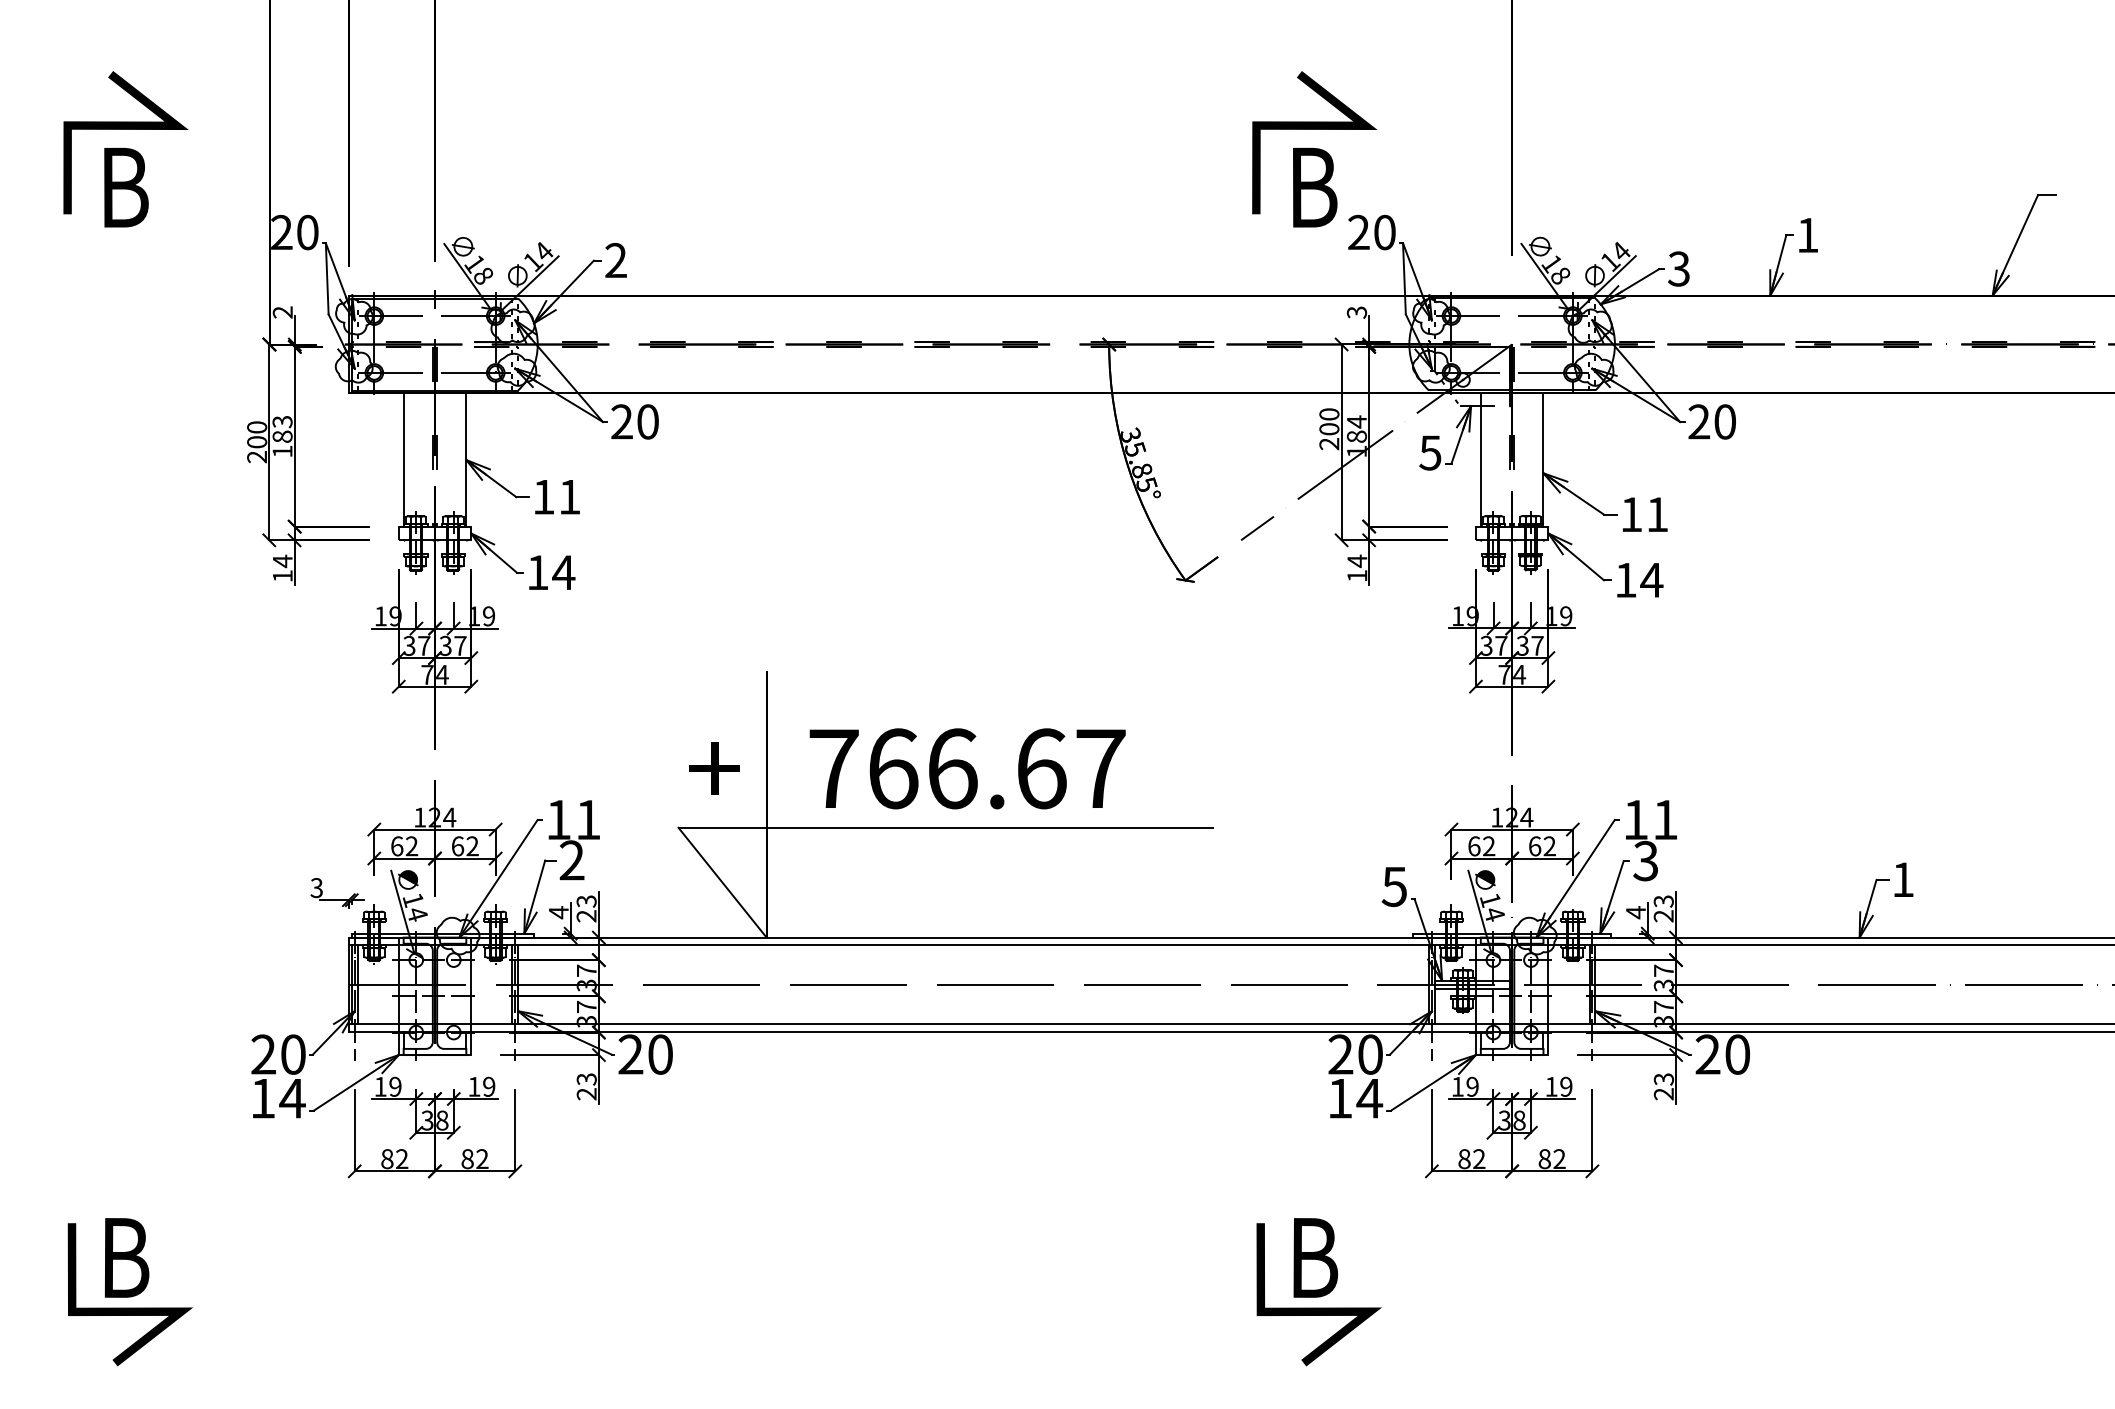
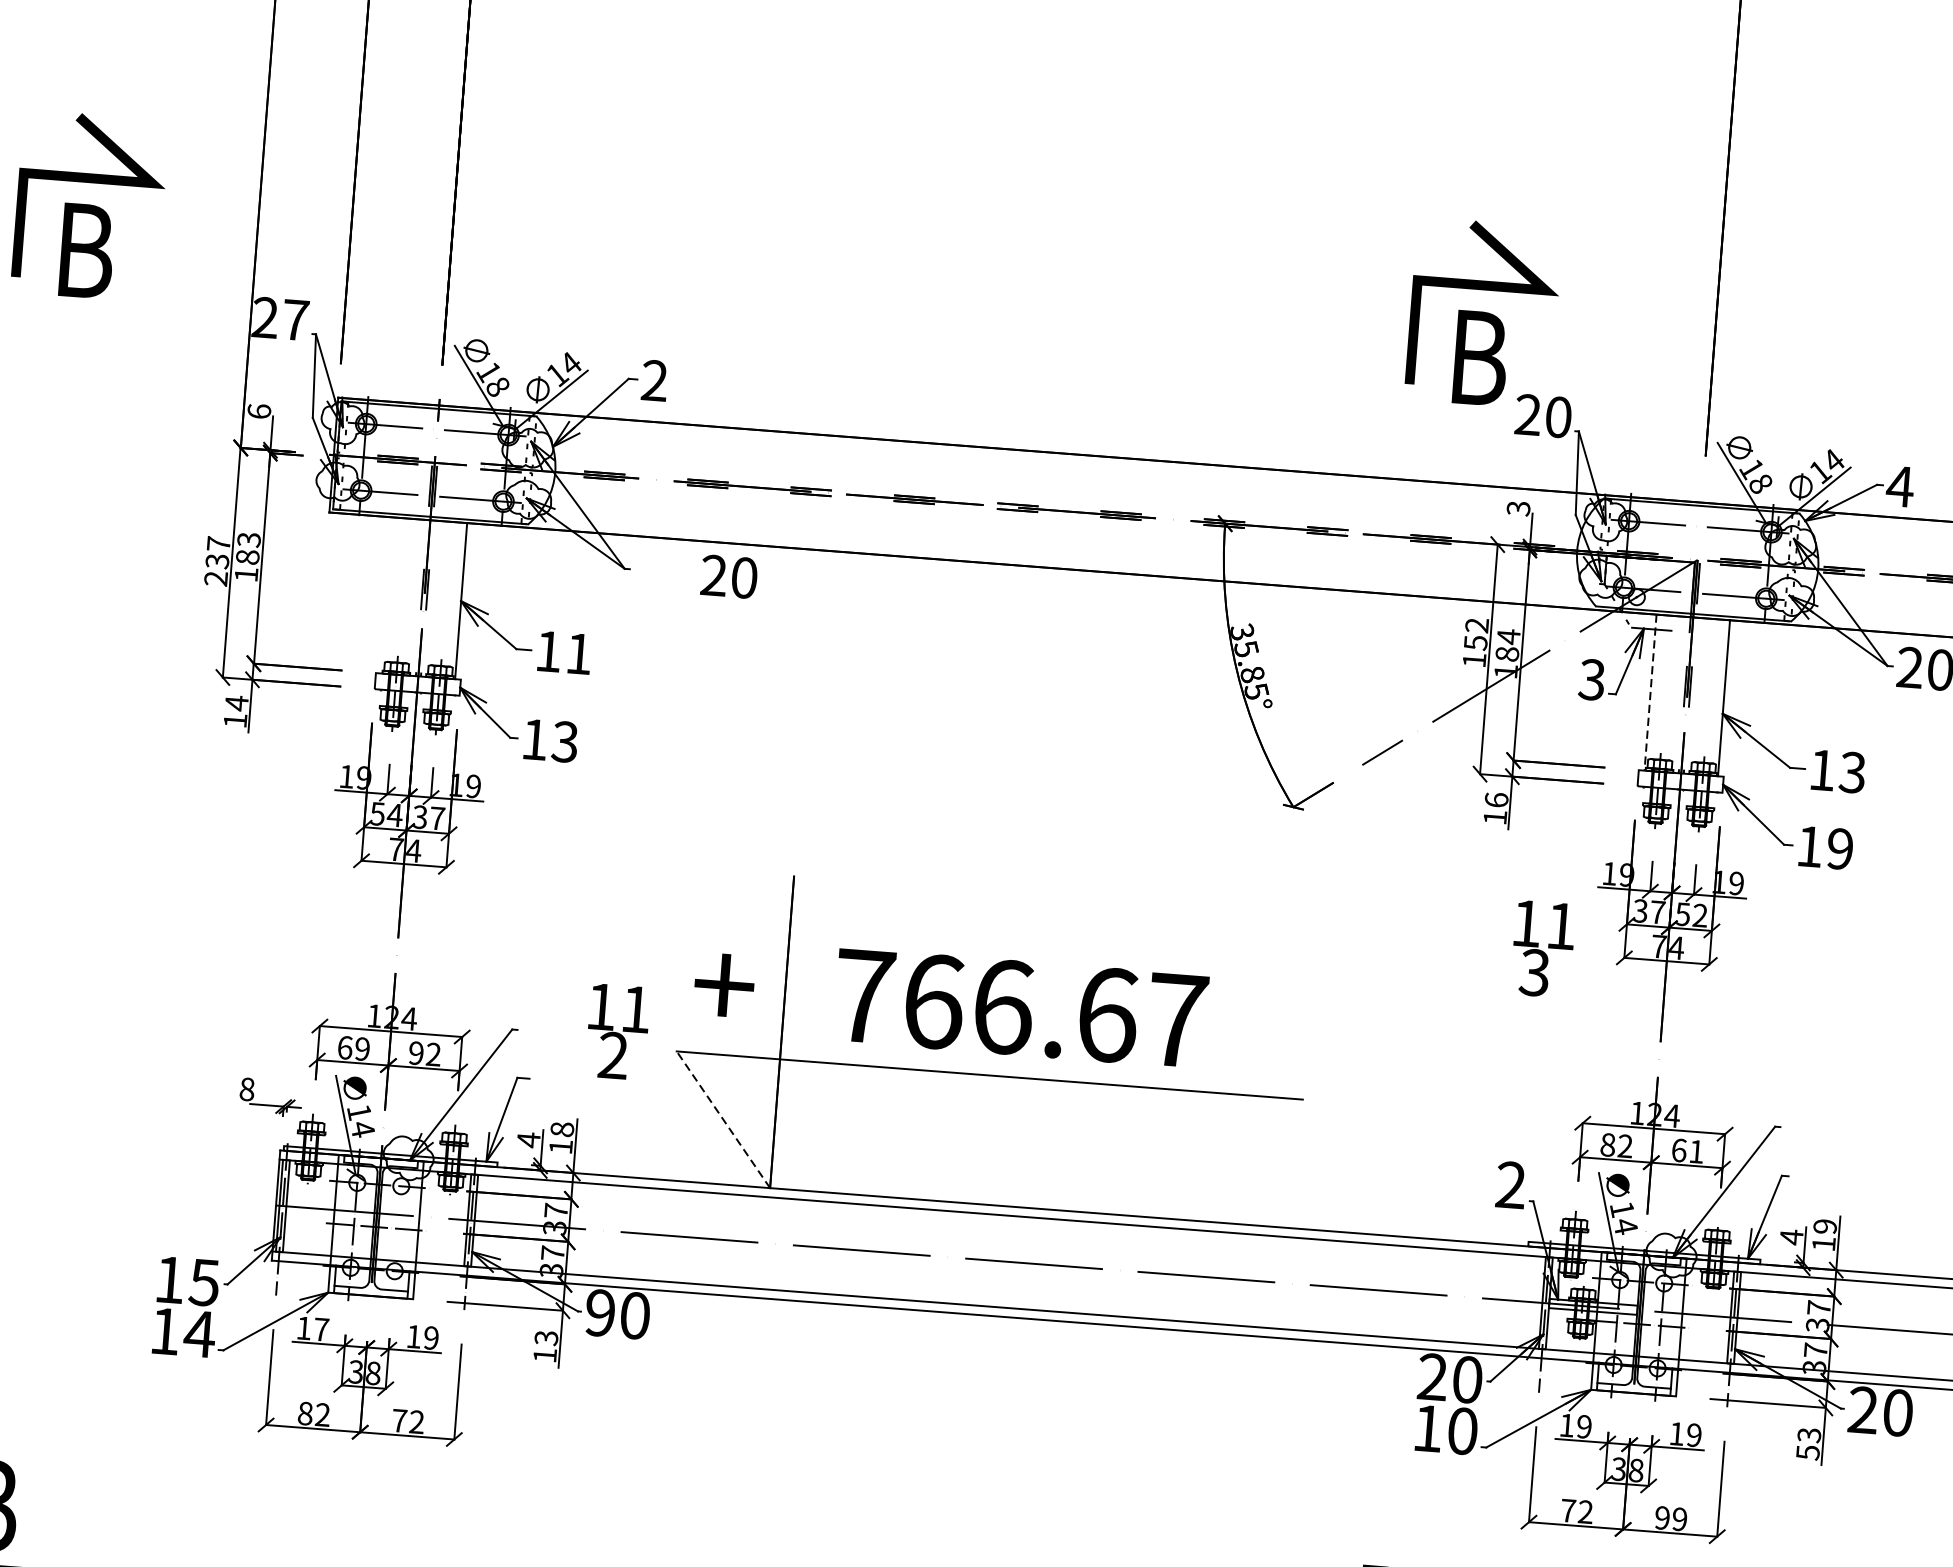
text: (307, 232) -> (295, 320), 20 -> 27
text: (1678, 268) -> (1899, 485), 3 -> 4
text: (282, 312) -> (258, 411), 2 -> 6
text: (634, 421) -> (728, 576), moved
text: (1329, 429) -> (1475, 643), 200 -> 152
text: (257, 434) -> (218, 552), 200 -> 237
text: (1430, 452) -> (1592, 679), 5 -> 3
line: (403, 459) -> (387, 594), removed
line: (1480, 459) -> (1650, 691), solid -> dashed
text: (1656, 514) -> (1851, 772), 11 -> 13
text: (1357, 560) -> (1496, 799), 14 -> 16
text: (563, 572) -> (564, 741), 14 -> 13
text: (1651, 579) -> (1839, 848), 14 -> 19
text: (416, 645) -> (385, 814), 37 -> 54
text: (1530, 645) -> (1692, 914), 37 -> 52
text: (573, 840) -> (616, 1032), moved
text: (1651, 840) -> (1543, 949), moved
text: (411, 846) -> (361, 1049), 62 -> 69
text: (457, 846) -> (415, 1053), 62 -> 92
text: (1474, 846) -> (1608, 1145), 62 -> 82
text: (1549, 846) -> (1696, 1151), 62 -> 61
line: (722, 882) -> (723, 1119), solid -> dashed
text: (1393, 886) -> (1509, 1184), 5 -> 2
text: (316, 887) -> (246, 1088), 3 -> 8
text: (586, 908) -> (561, 1137), 23 -> 18
text: (1663, 908) -> (1824, 1234), 23 -> 19
text: (278, 1054) -> (187, 1281), 20 -> 15
text: (630, 1054) -> (599, 1312), 20 -> 90
text: (395, 1086) -> (321, 1329), 19 -> 17
text: (586, 1094) -> (544, 1355), 23 -> 13
text: (1663, 1094) -> (1807, 1452), 23 -> 53
text: (1369, 1098) -> (1462, 1431), 14 -> 10
text: (467, 1159) -> (399, 1421), 82 -> 72
text: (1464, 1159) -> (1568, 1511), 82 -> 72
text: (1551, 1159) -> (1670, 1519), 82 -> 99

